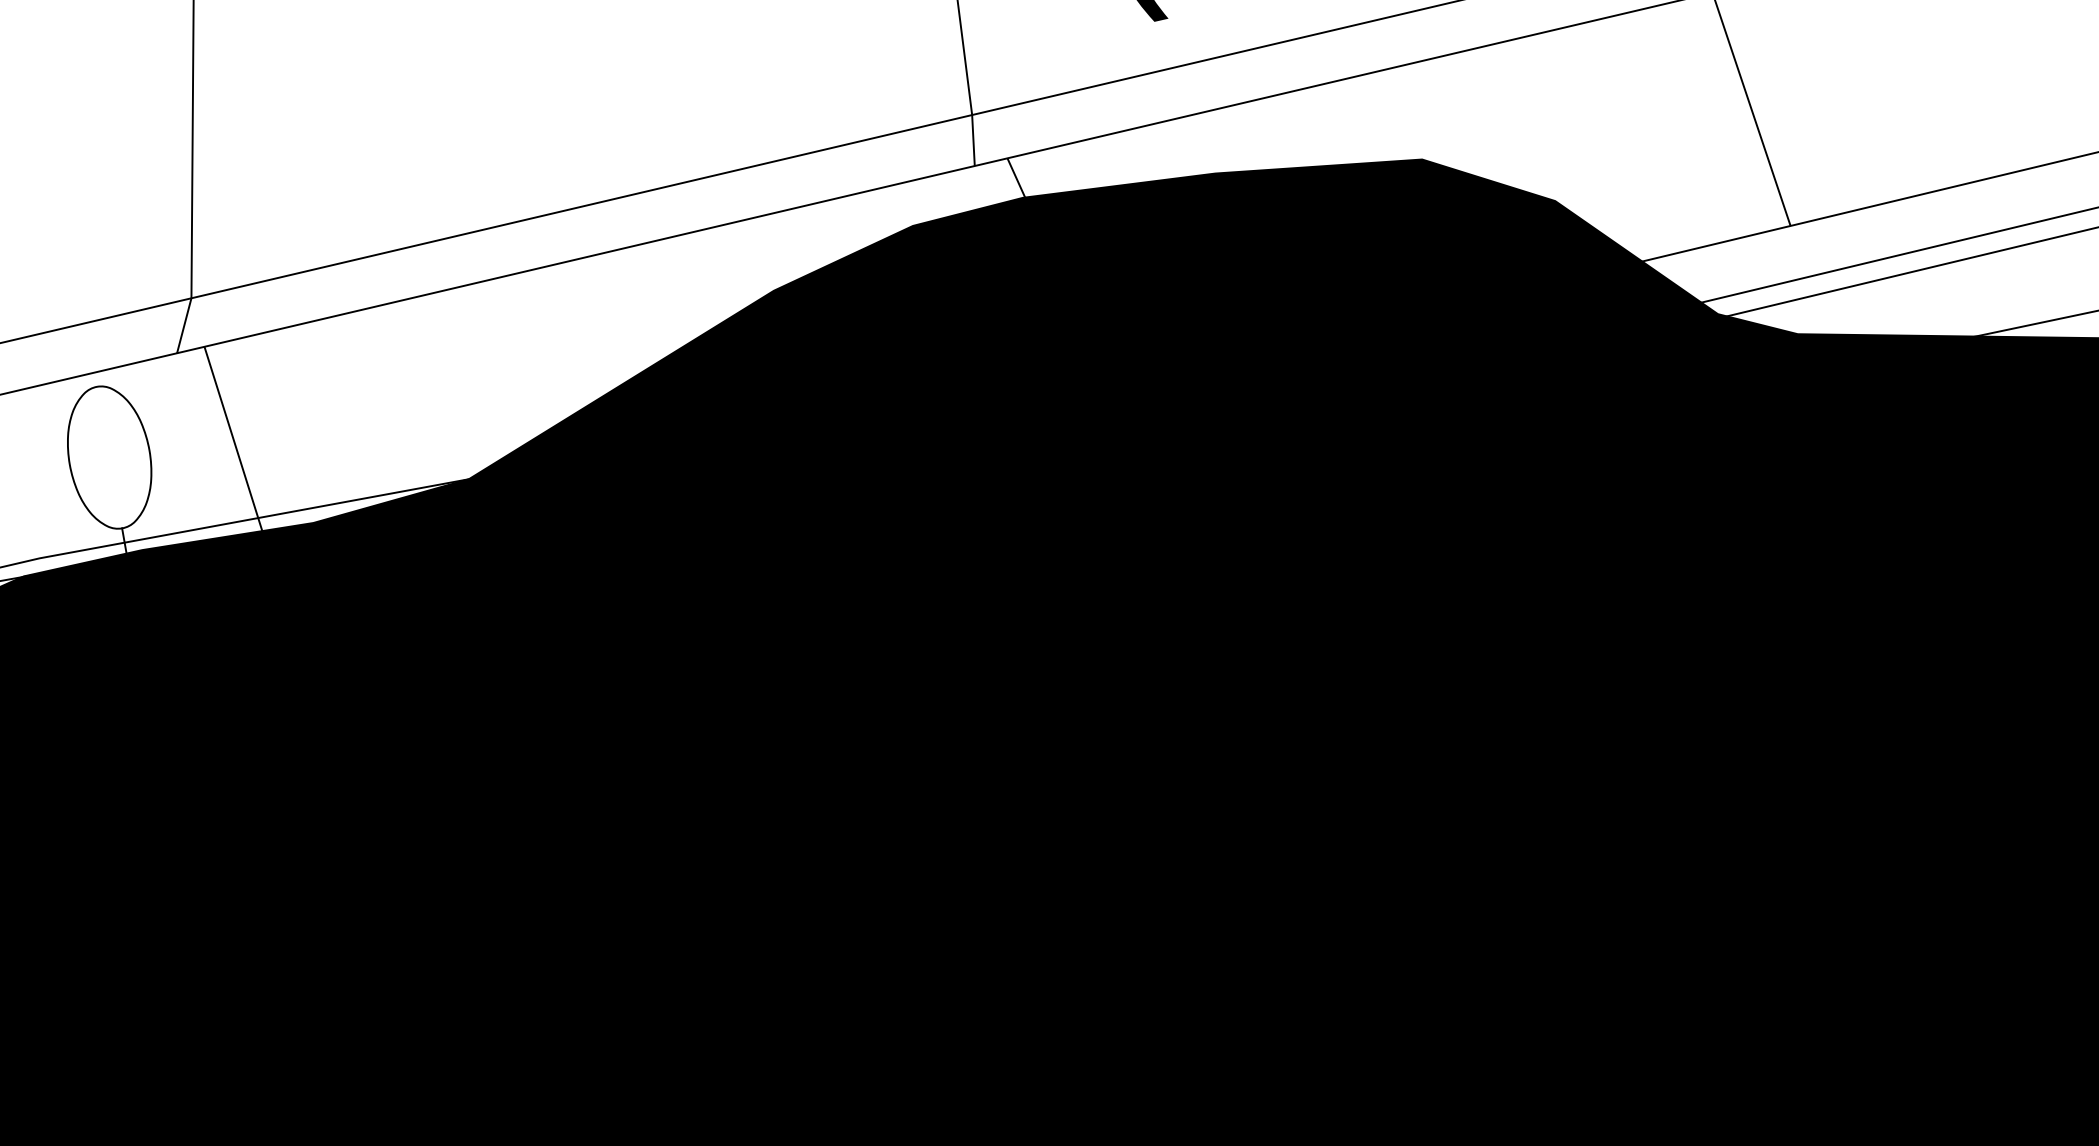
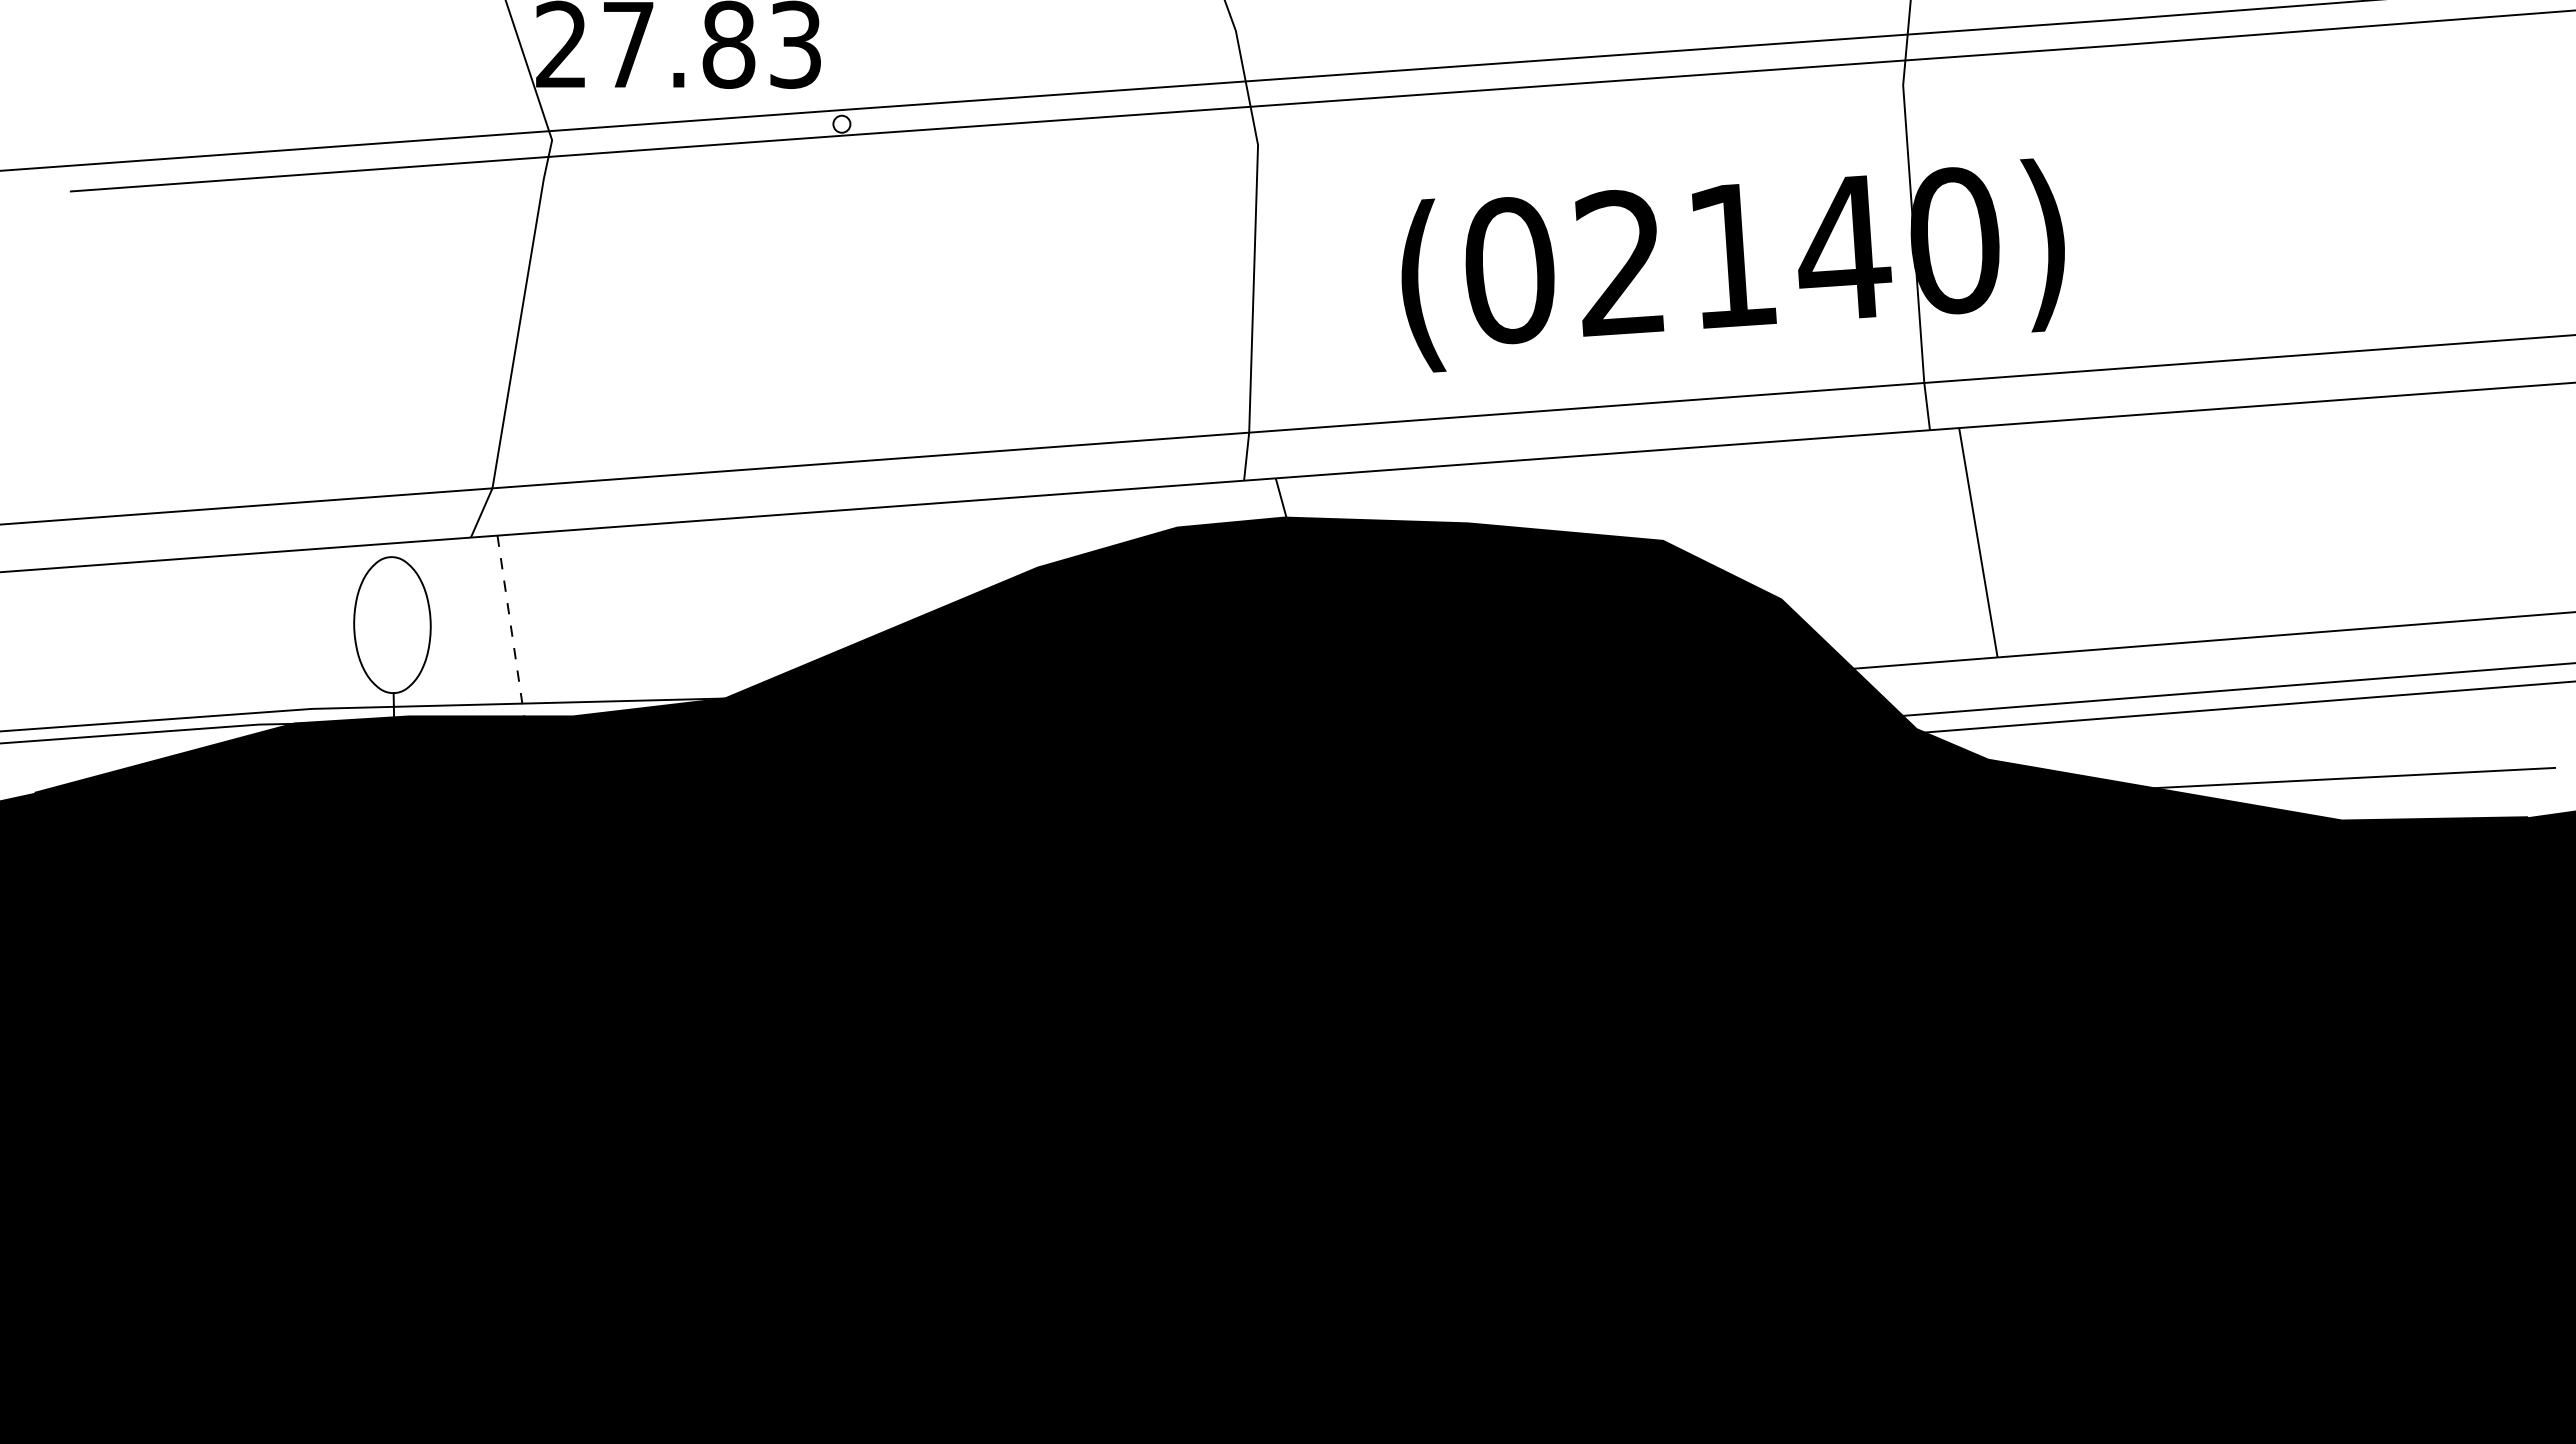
line: (234, 440) -> (511, 627), solid -> dashed

